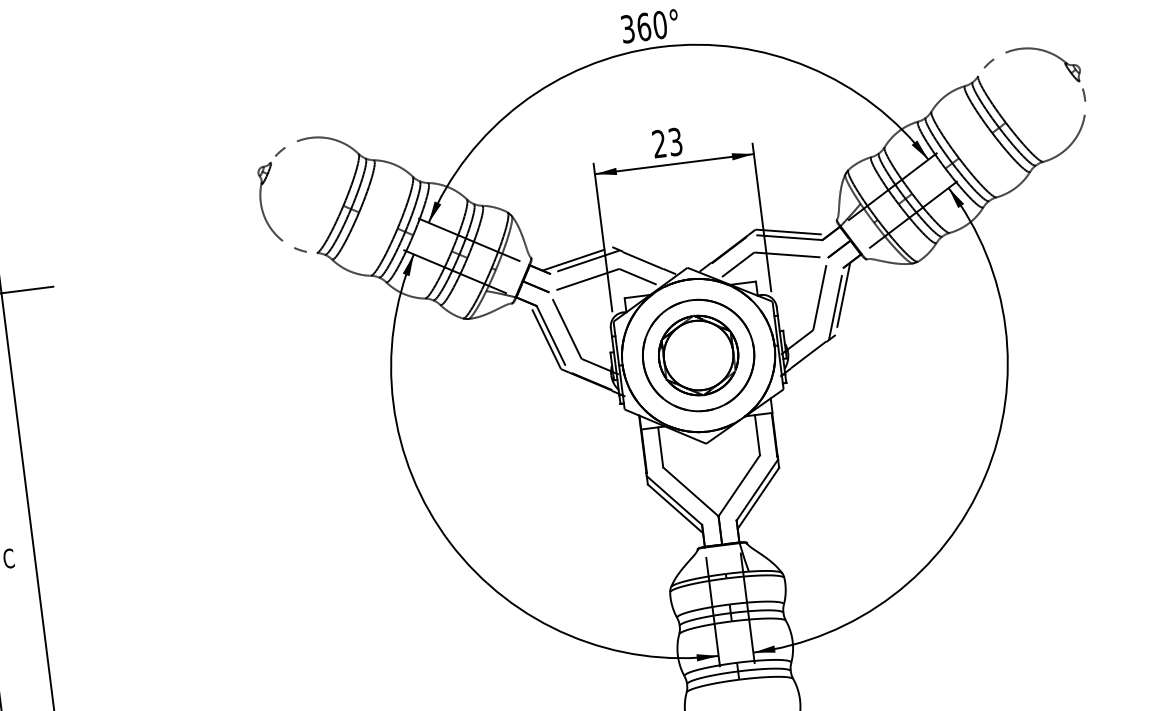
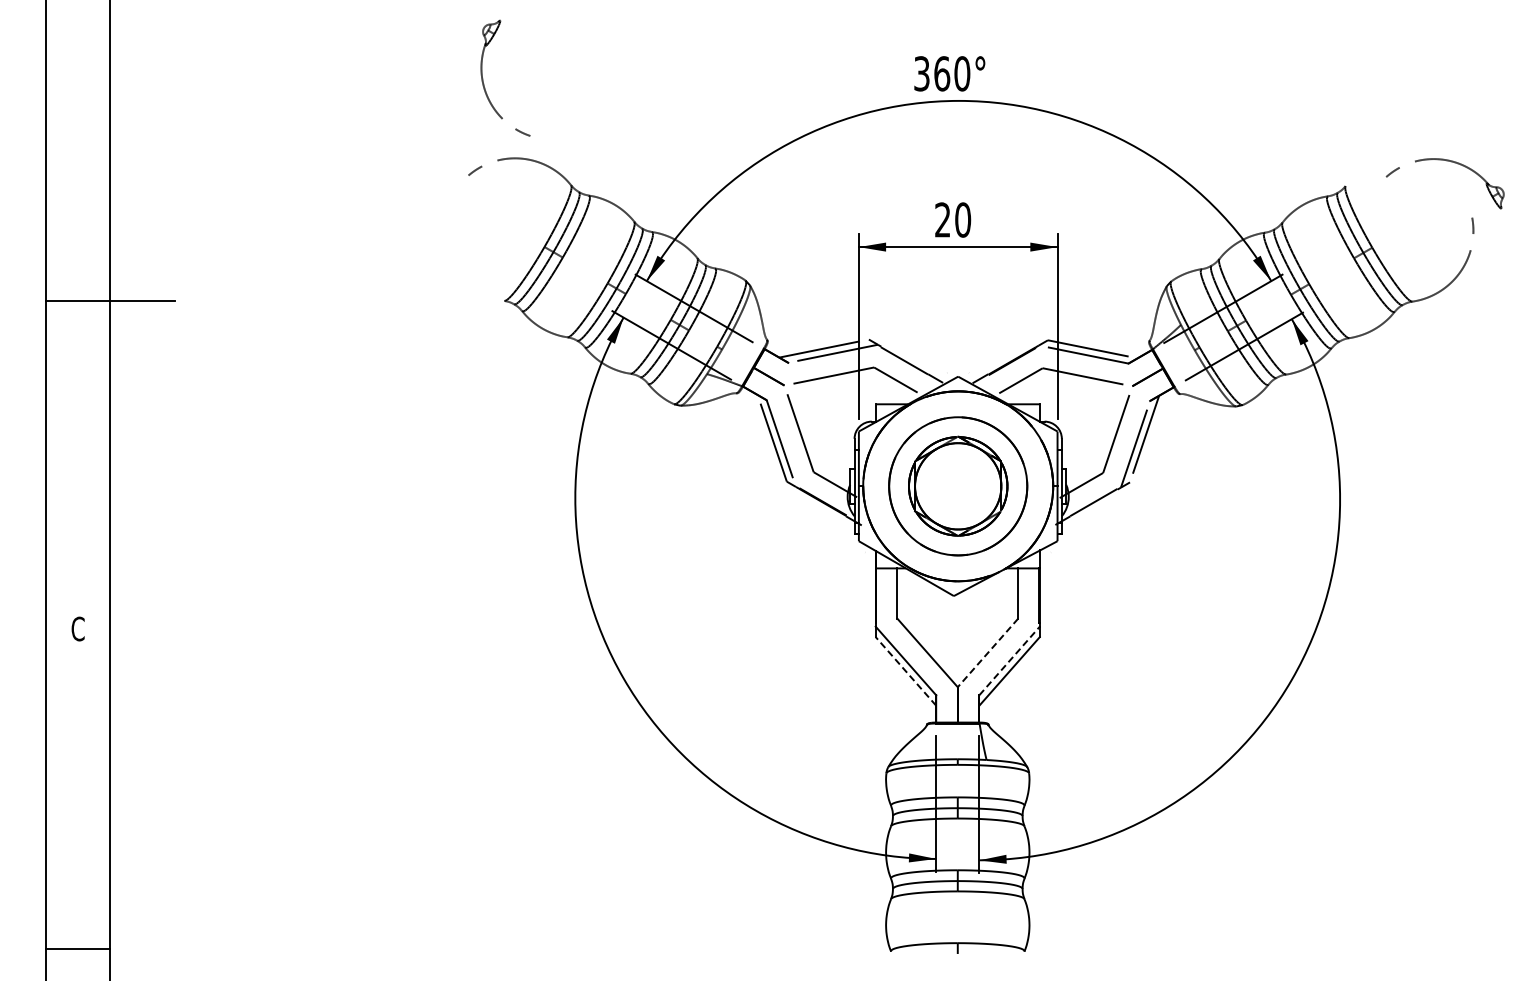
part: (1030, 49) -> (1446, 161), moved
text: (675, 141) -> (963, 219), 23 -> 20
part: (264, 214) -> (484, 83), moved
line: (739, 485) -> (988, 652), solid -> dashed
line: (757, 489) -> (1009, 660), solid -> dashed
line: (675, 509) -> (905, 671), solid -> dashed

